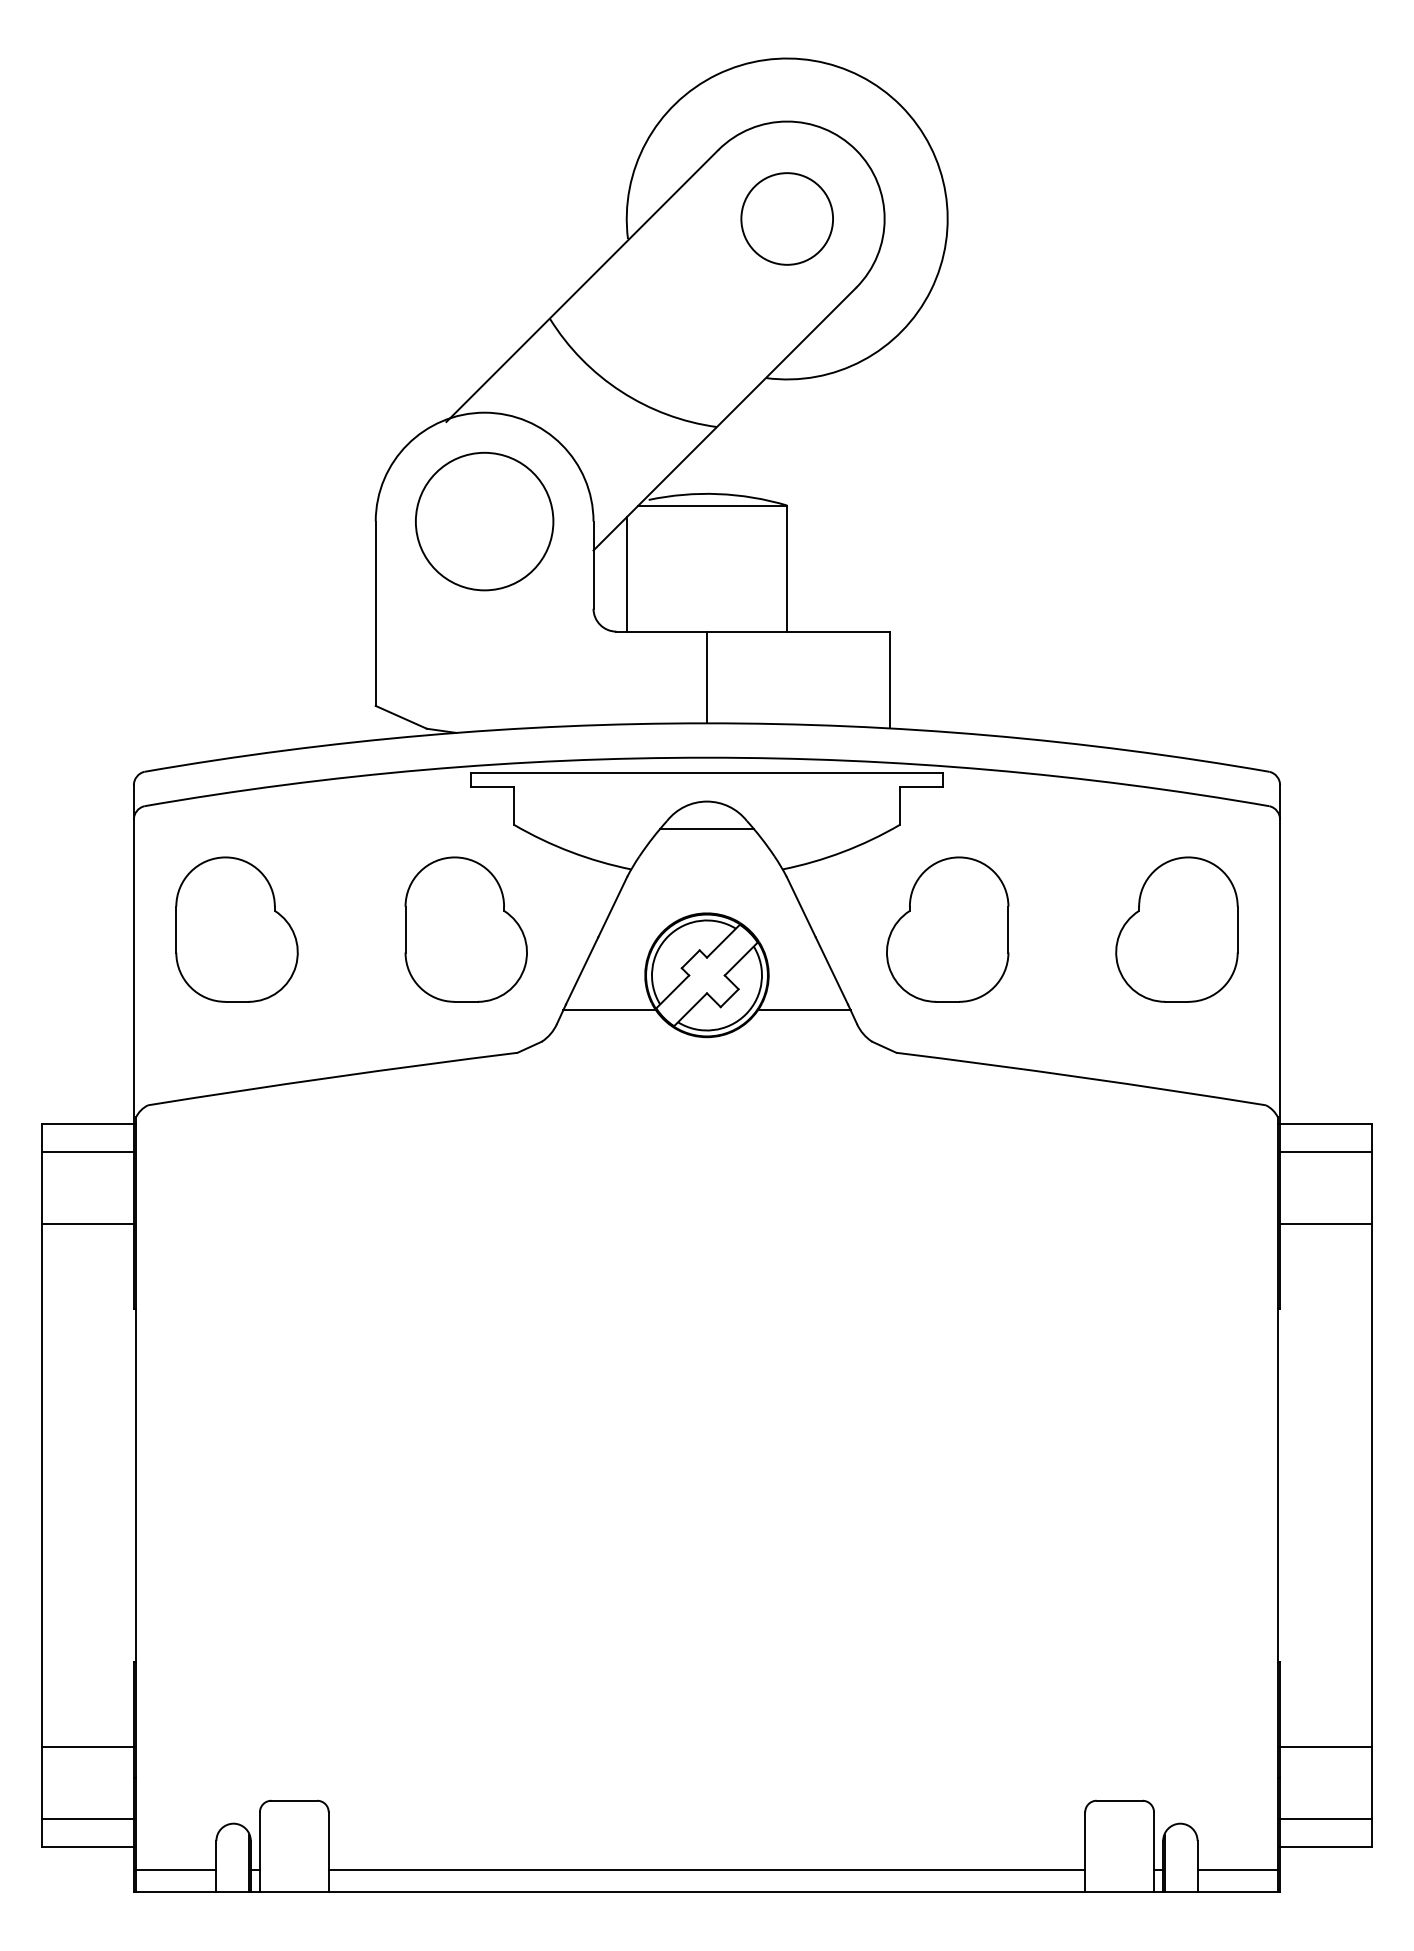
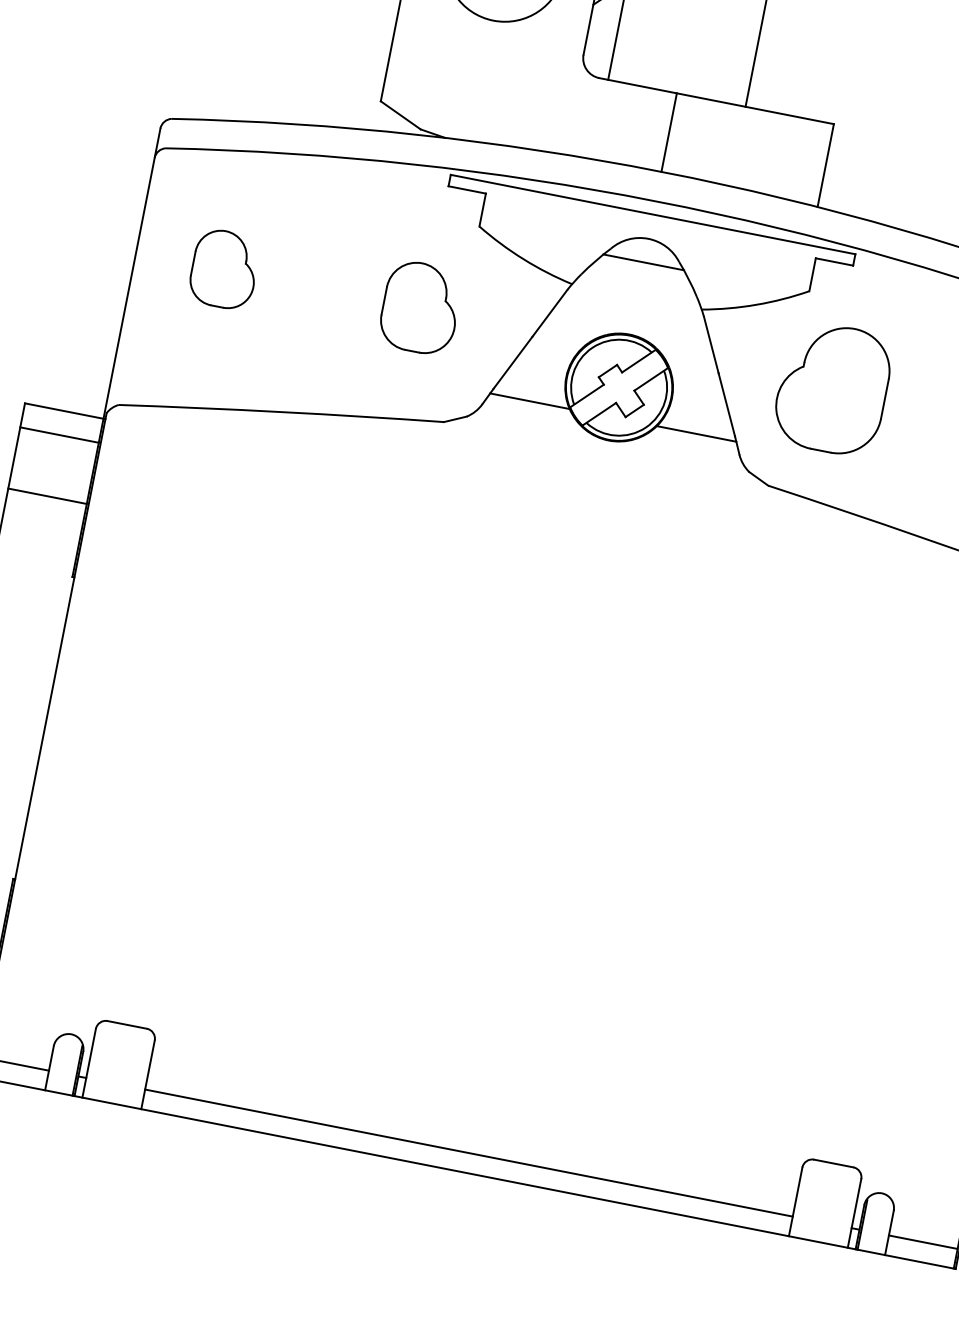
part: (236, 929) -> (224, 269), size x0.6
part: (465, 929) -> (420, 307), size x0.7

